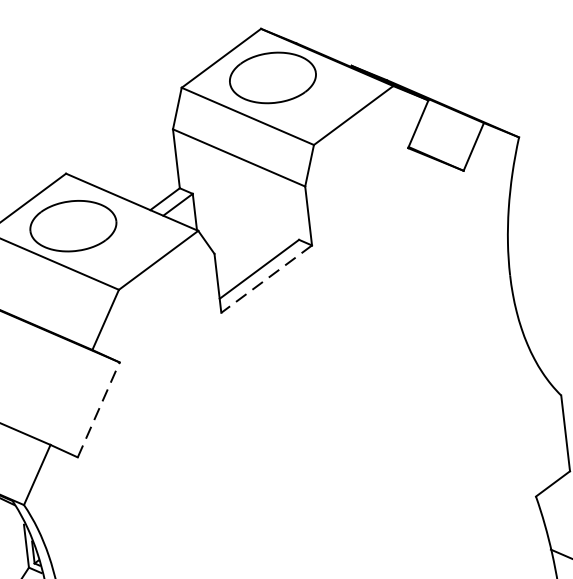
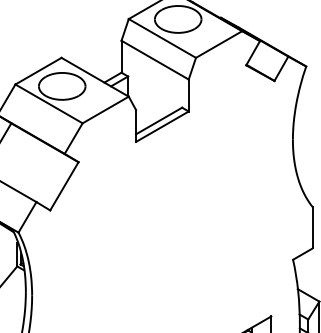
line: (264, 278) -> (161, 126), dashed -> solid
line: (98, 410) -> (64, 186), dashed -> solid

